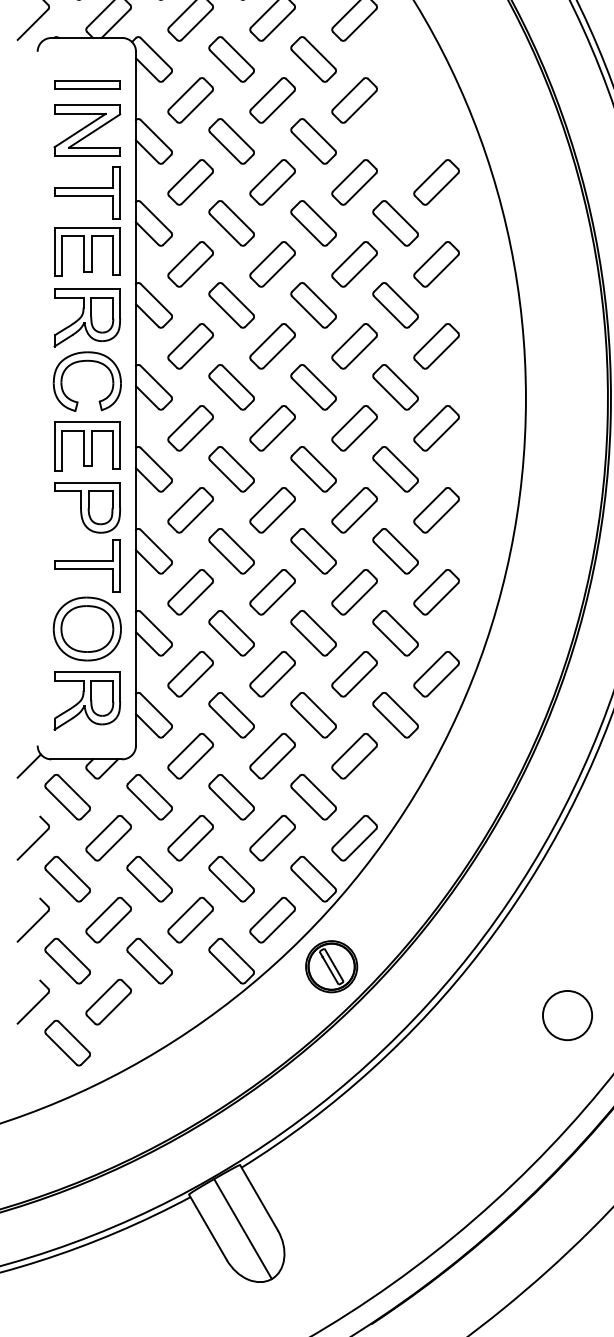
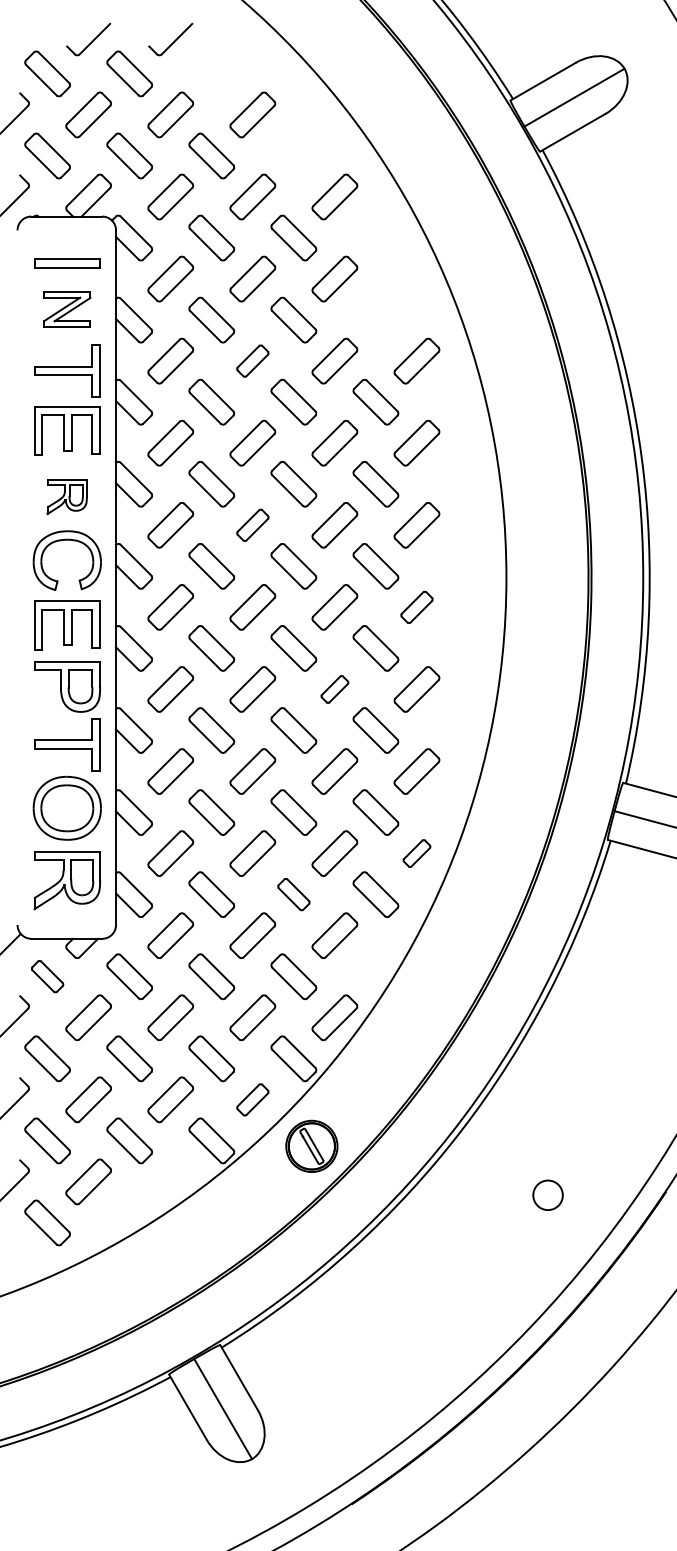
part: (87, 130) -> (67, 309), size x0.7
part: (272, 181) -> (252, 360), size x0.7
part: (86, 317) -> (66, 496), size x0.6
part: (272, 346) -> (252, 525), size x0.7
part: (436, 428) -> (416, 607), size x0.7
part: (354, 510) -> (334, 689), size x0.6
part: (436, 674) -> (416, 853), size x0.6
part: (313, 715) -> (293, 894), size x0.7
part: (67, 797) -> (47, 976), size x0.7
part: (272, 919) -> (252, 1099), size x0.7
circle: (566, 1014) -> (547, 1194), size x0.6

